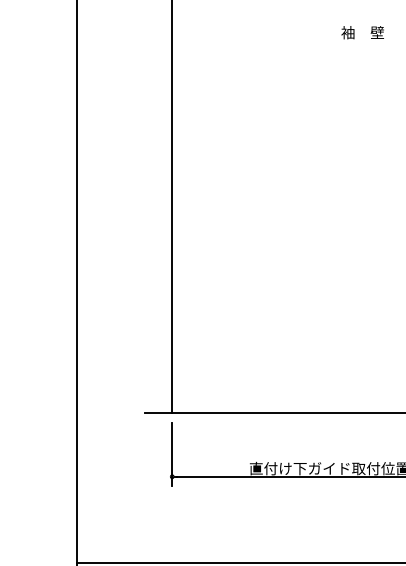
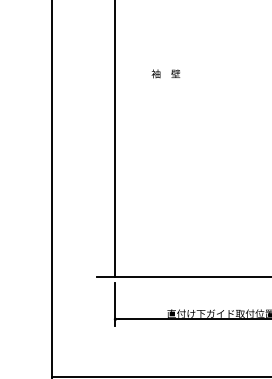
text: (362, 32) -> (165, 73), moved

